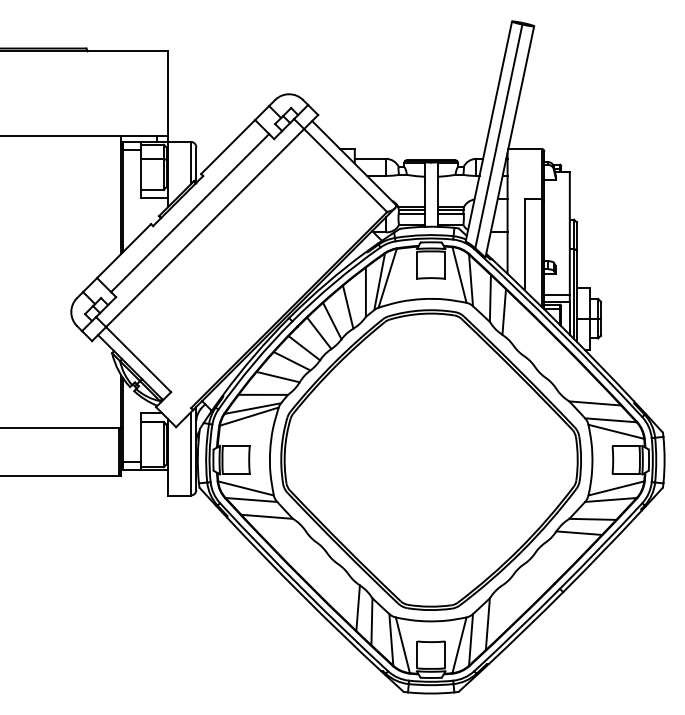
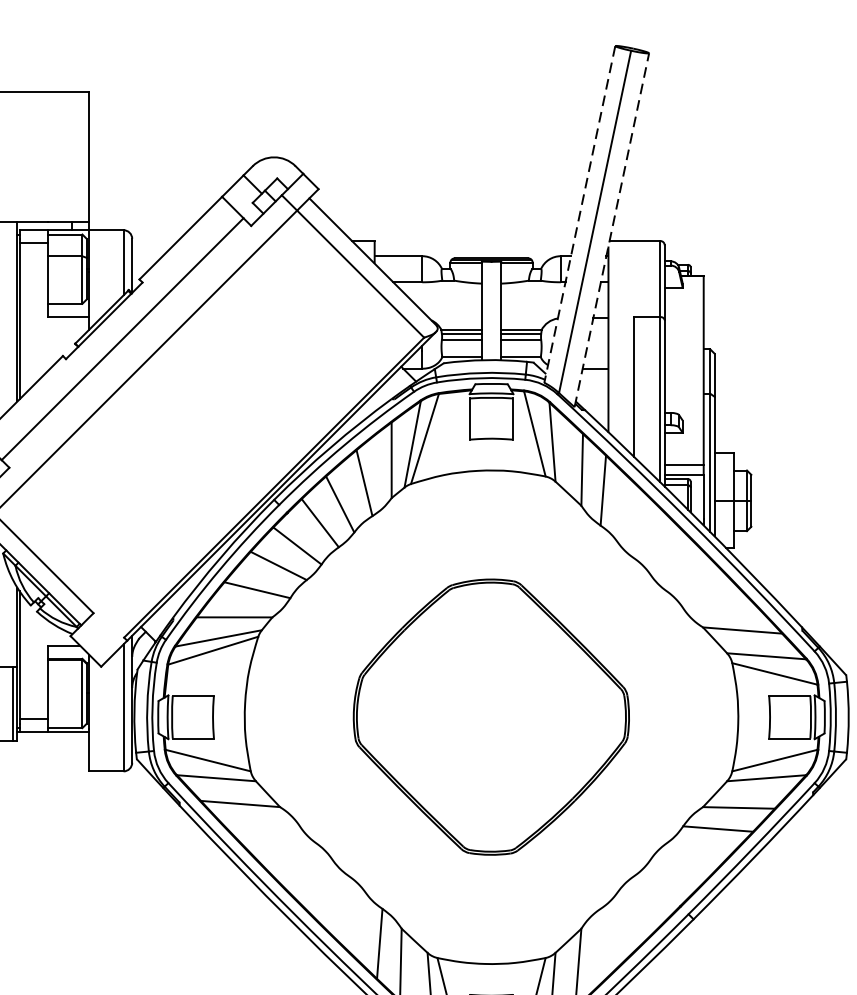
line: (488, 132) -> (579, 215), solid -> dashed
line: (509, 141) -> (611, 229), solid -> dashed
part: (430, 459) -> (490, 716), size x0.6

